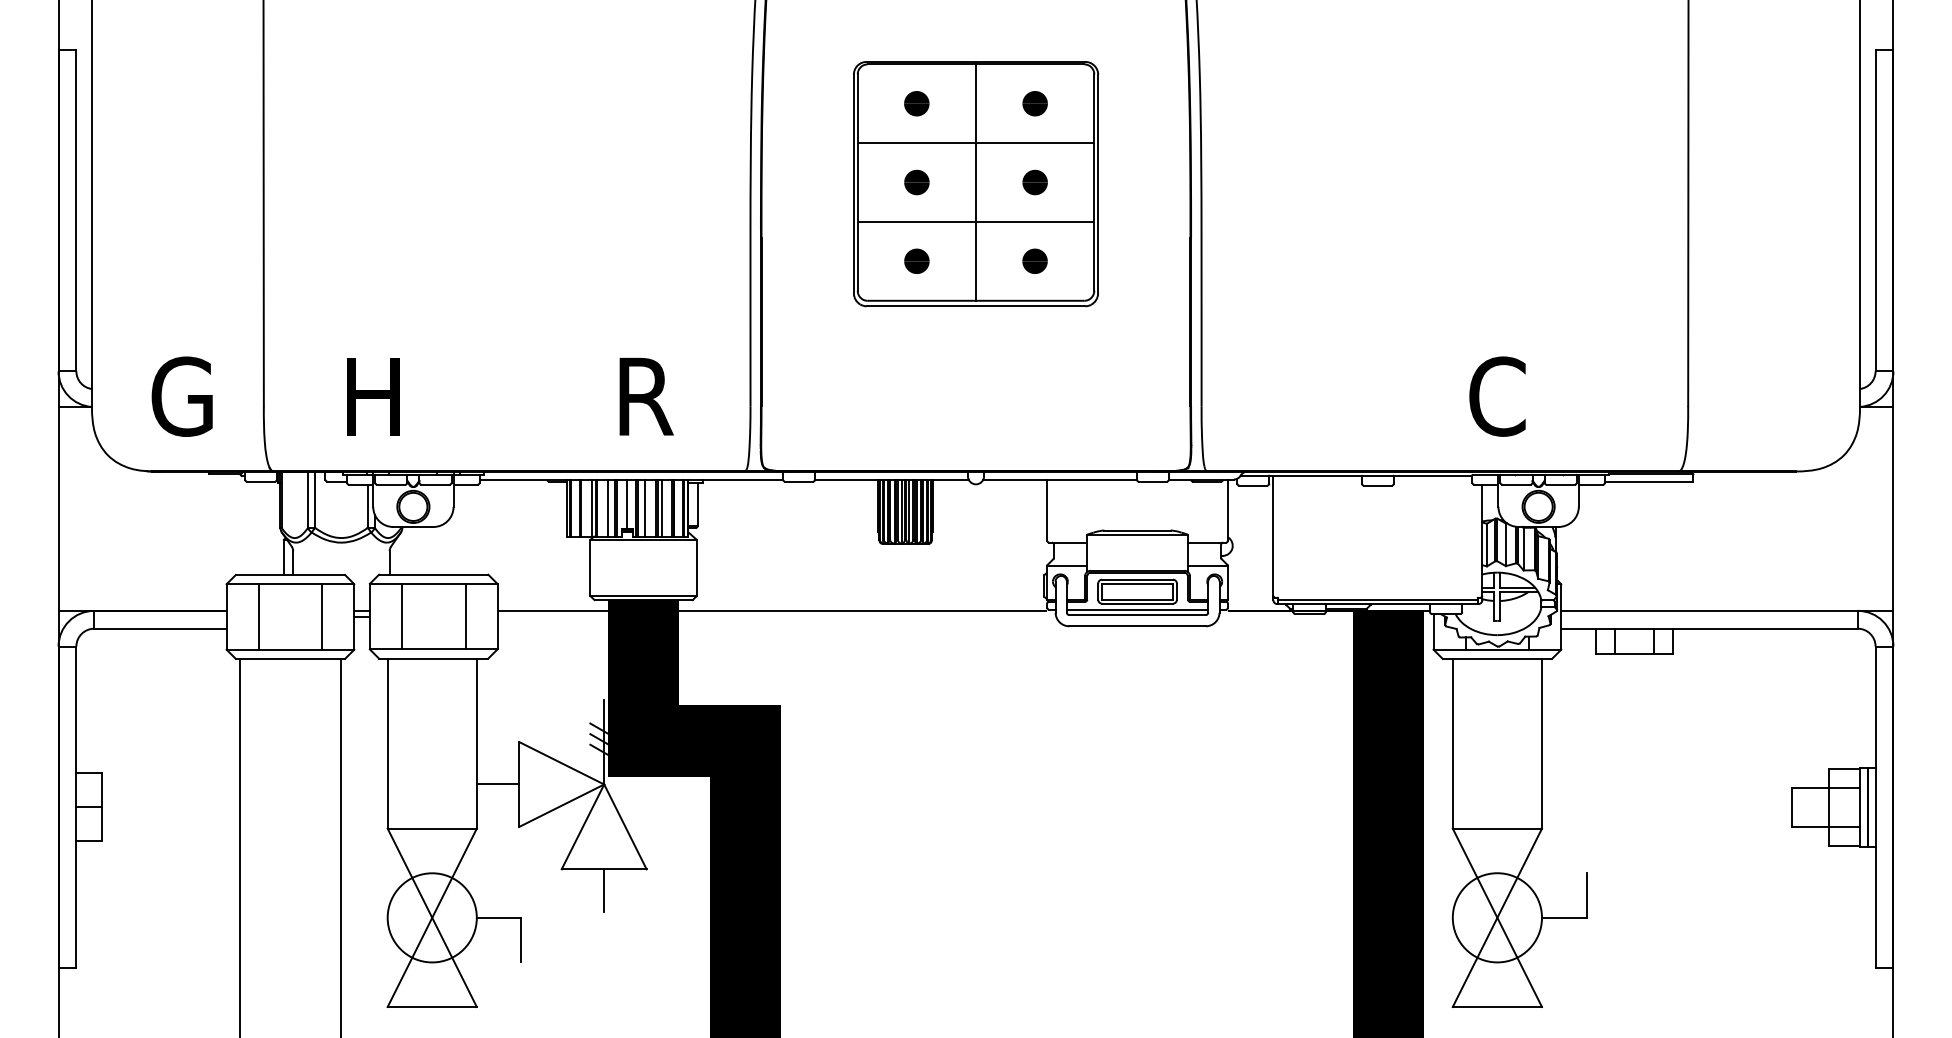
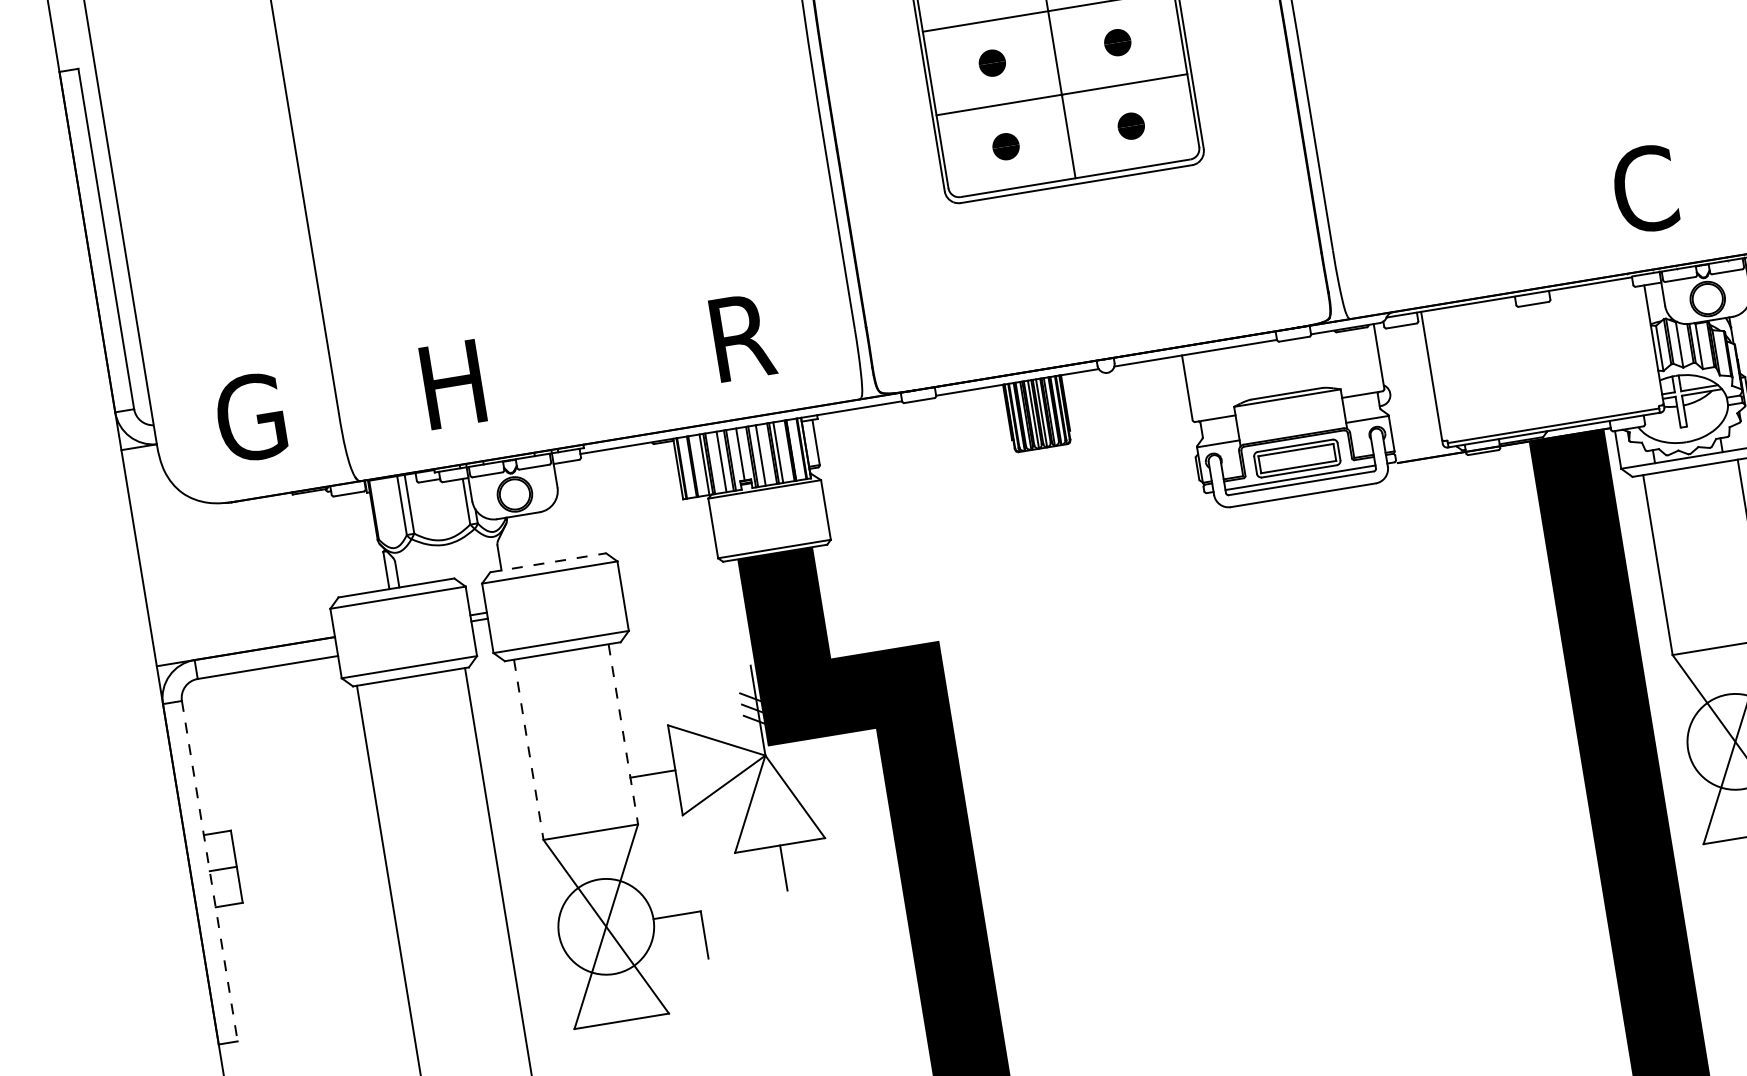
line: (433, 574) -> (547, 562), solid -> dashed
line: (771, 610) -> (912, 542), removed
line: (258, 616) -> (369, 637), removed
line: (322, 616) -> (437, 626), removed
line: (401, 616) -> (521, 612), removed
line: (465, 616) -> (589, 601), removed
line: (387, 743) -> (528, 749), solid -> dashed
line: (476, 743) -> (622, 734), solid -> dashed
line: (76, 807) -> (209, 871), solid -> dashed

